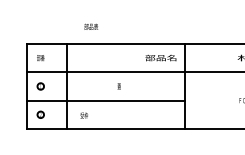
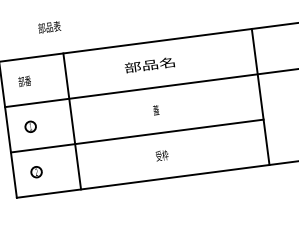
text: (91, 26) -> (49, 26), moved
text: (160, 57) -> (149, 64), moved
text: (83, 115) -> (160, 155), moved

